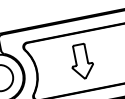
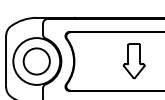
part: (82, 61) -> (134, 61), moved

